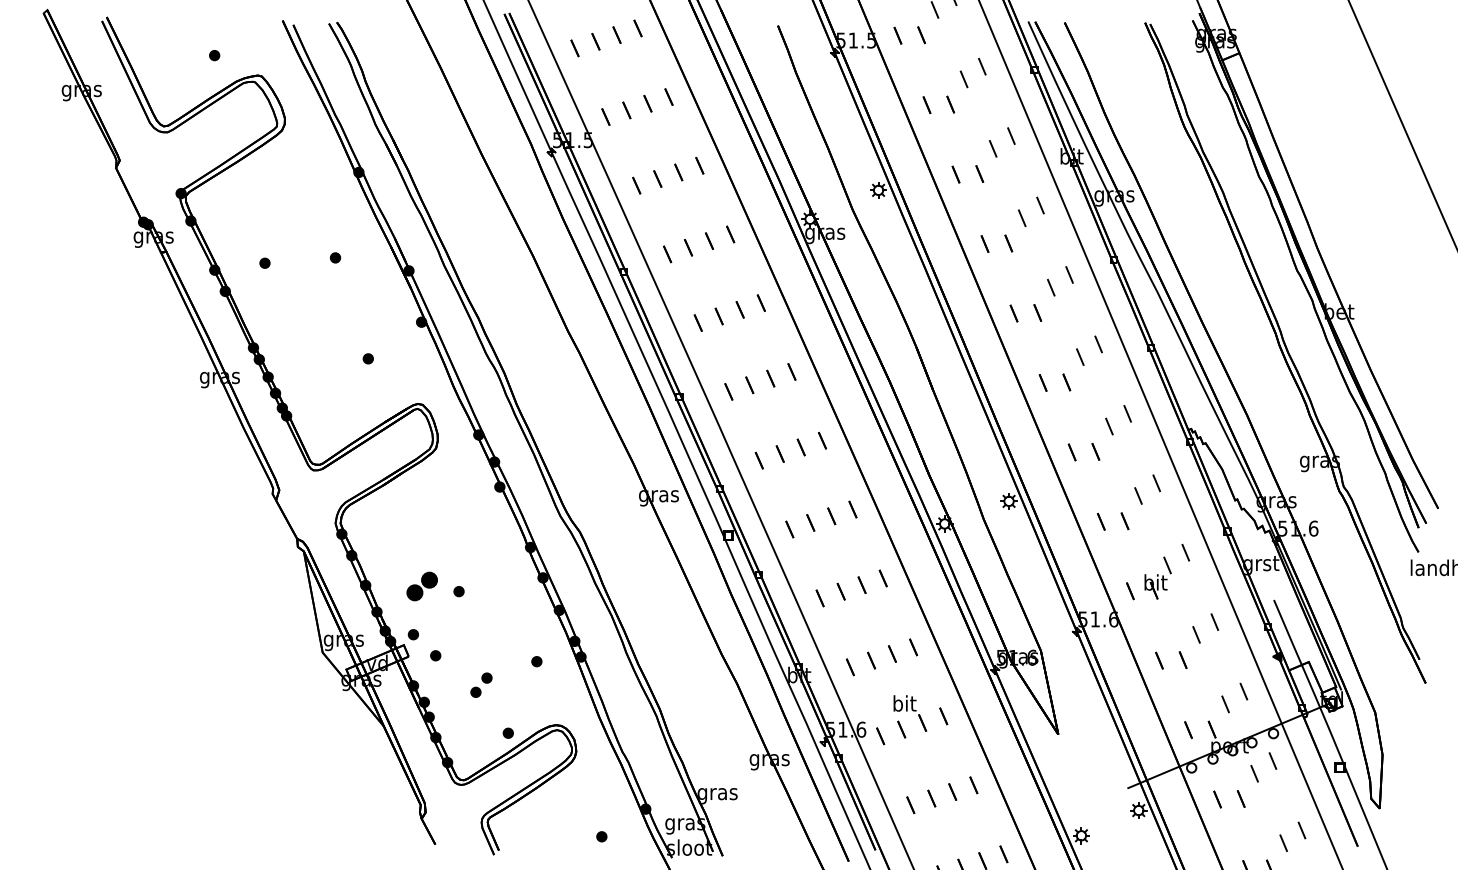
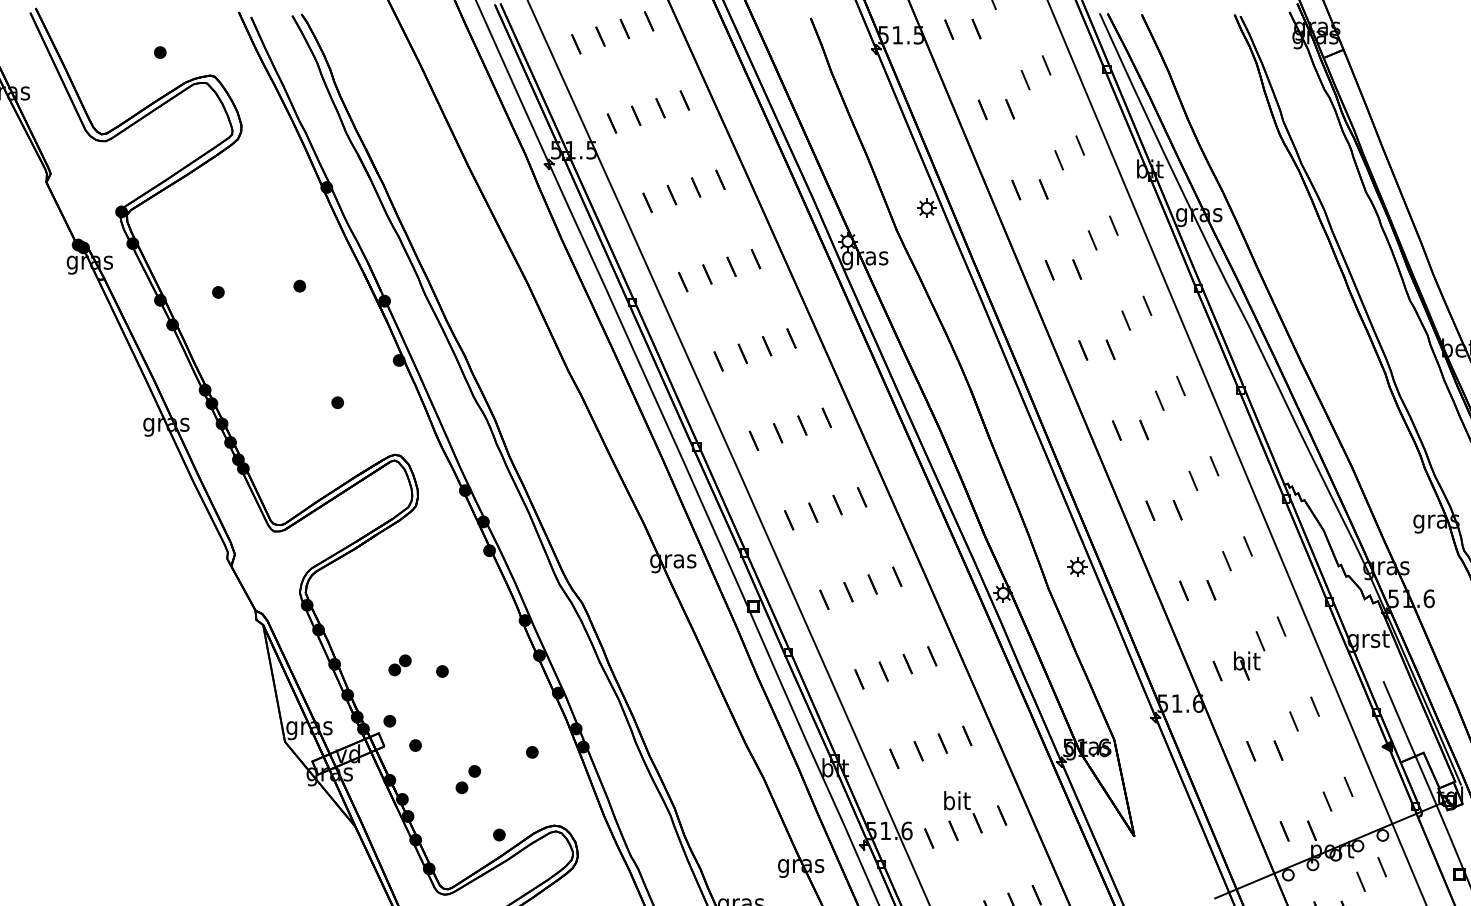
part: (422, 585) -> (400, 664), size x0.62

